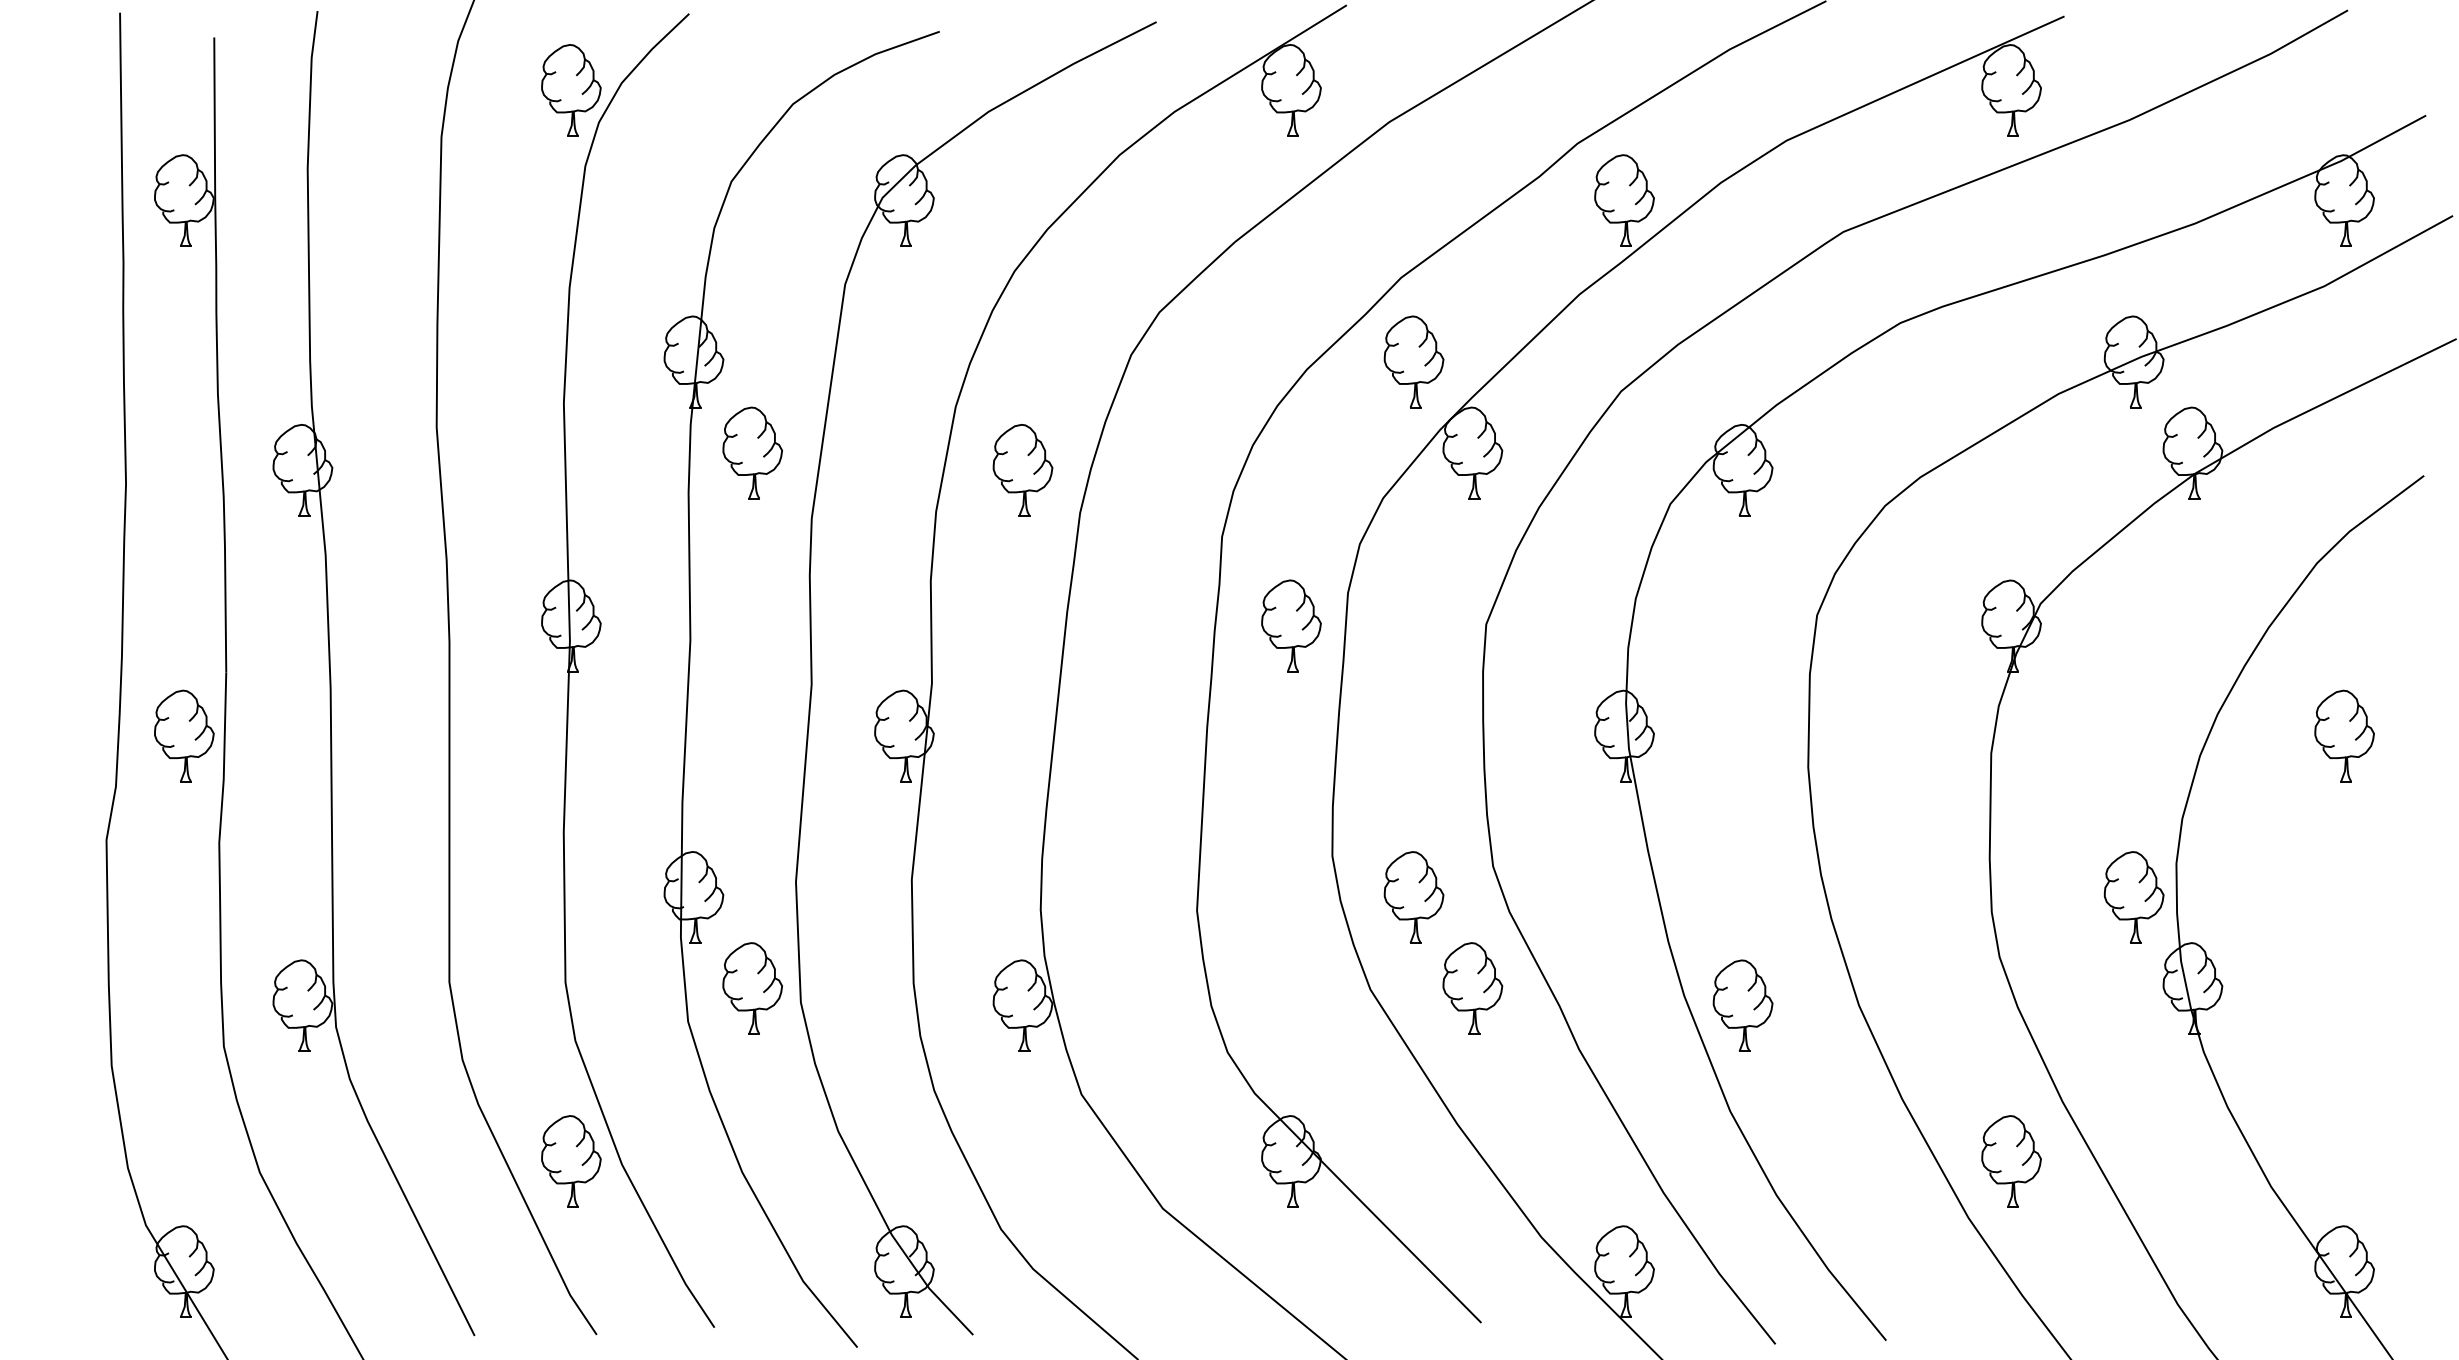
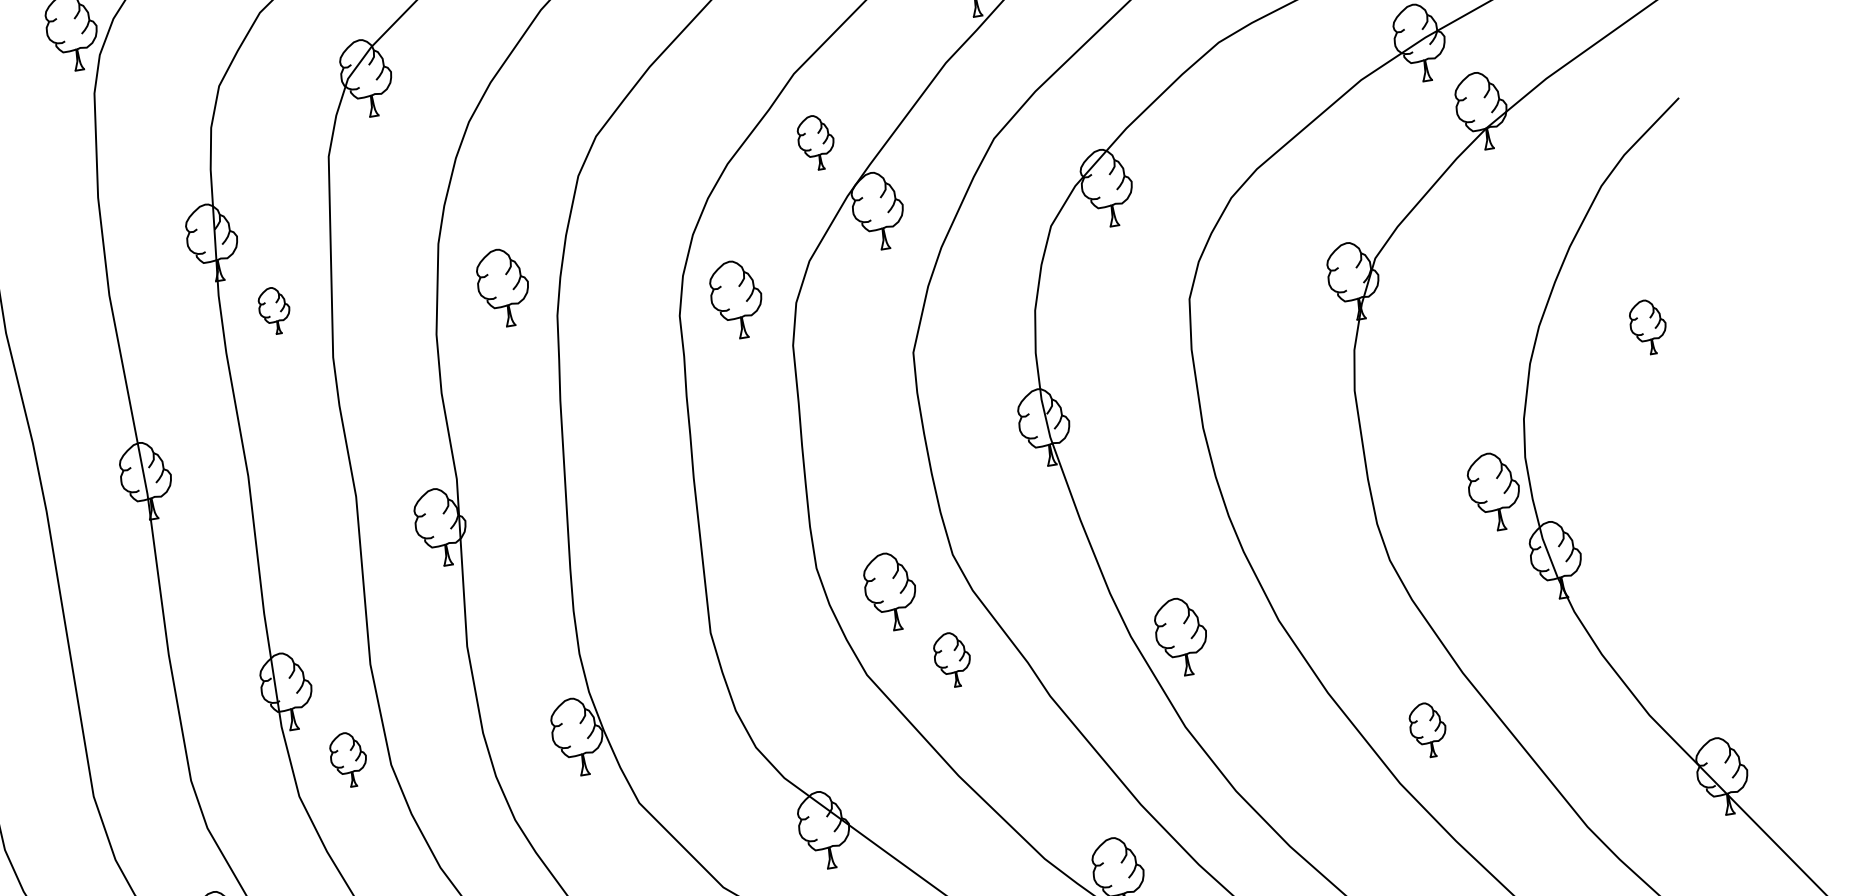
part: (1413, 361) -> (815, 142), size x0.7
part: (752, 452) -> (274, 310), size x0.6
part: (1291, 625) -> (736, 299), moved
part: (2344, 735) -> (1648, 326), size x0.7
part: (752, 988) -> (348, 759), size x0.7
part: (1472, 988) -> (952, 659), size x0.7
part: (2011, 1161) -> (1428, 730), size x0.7

